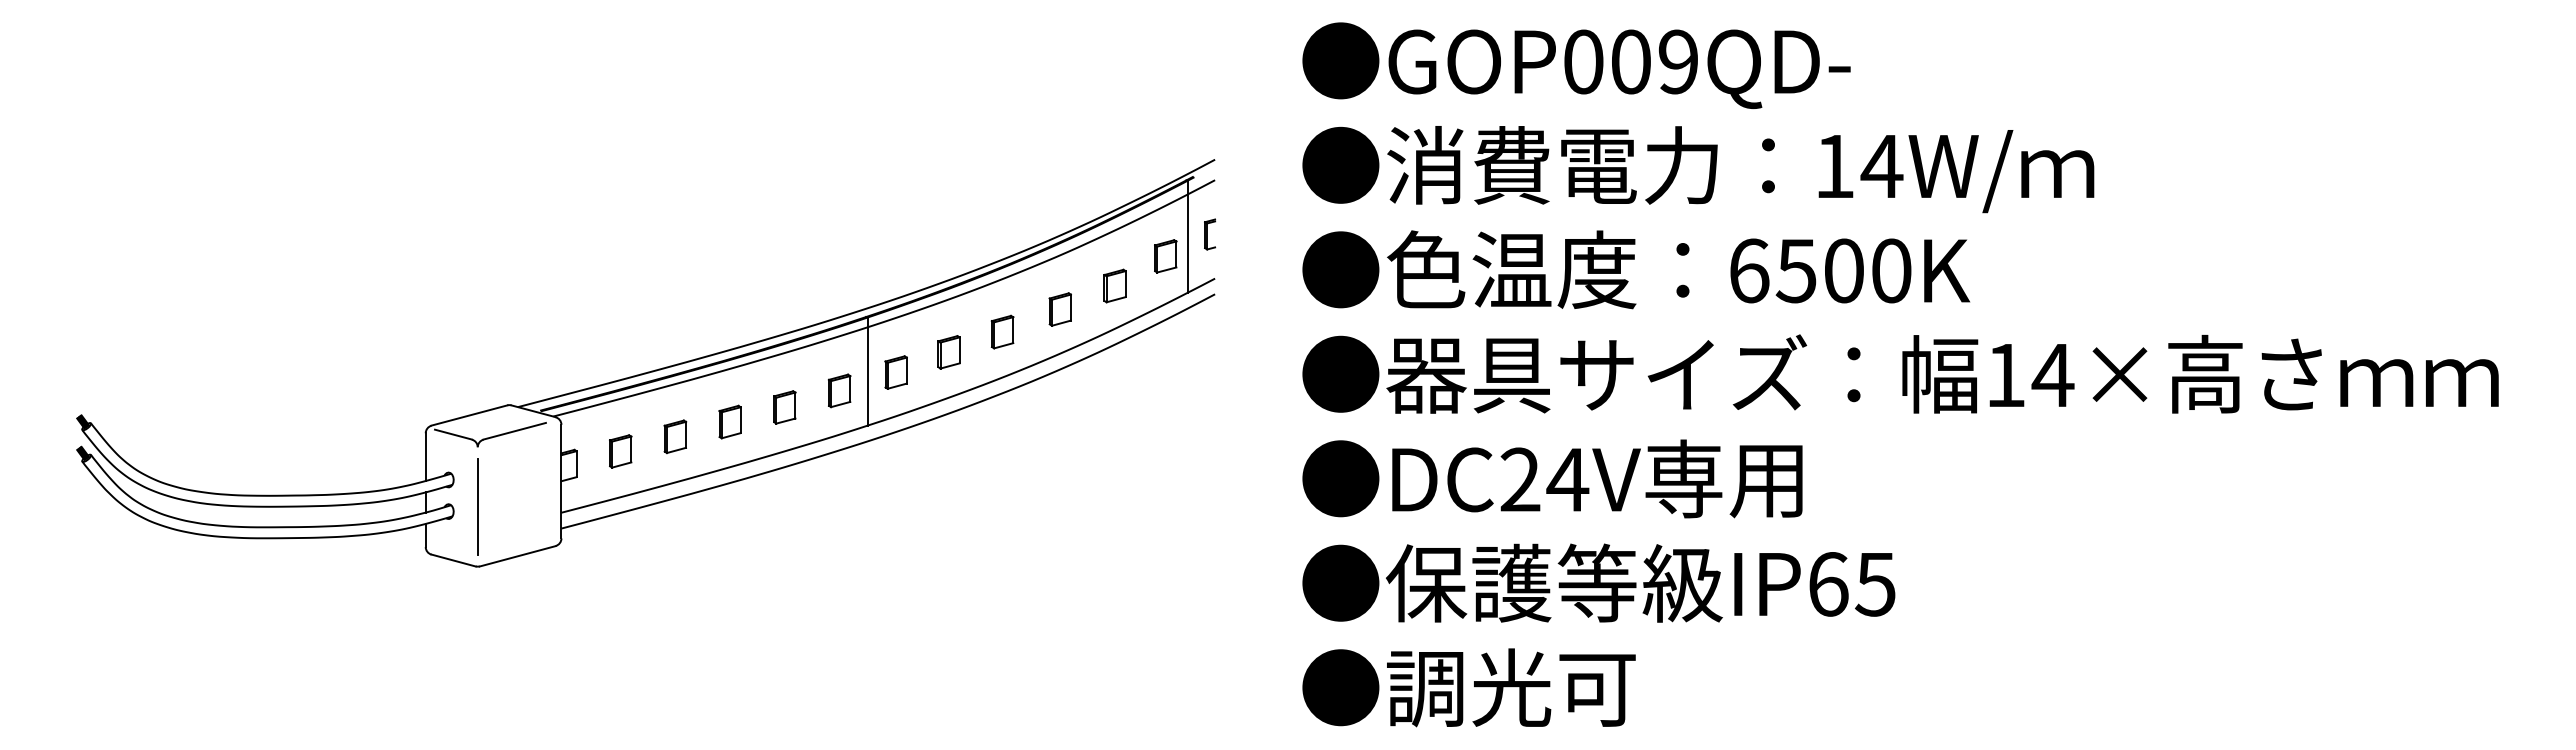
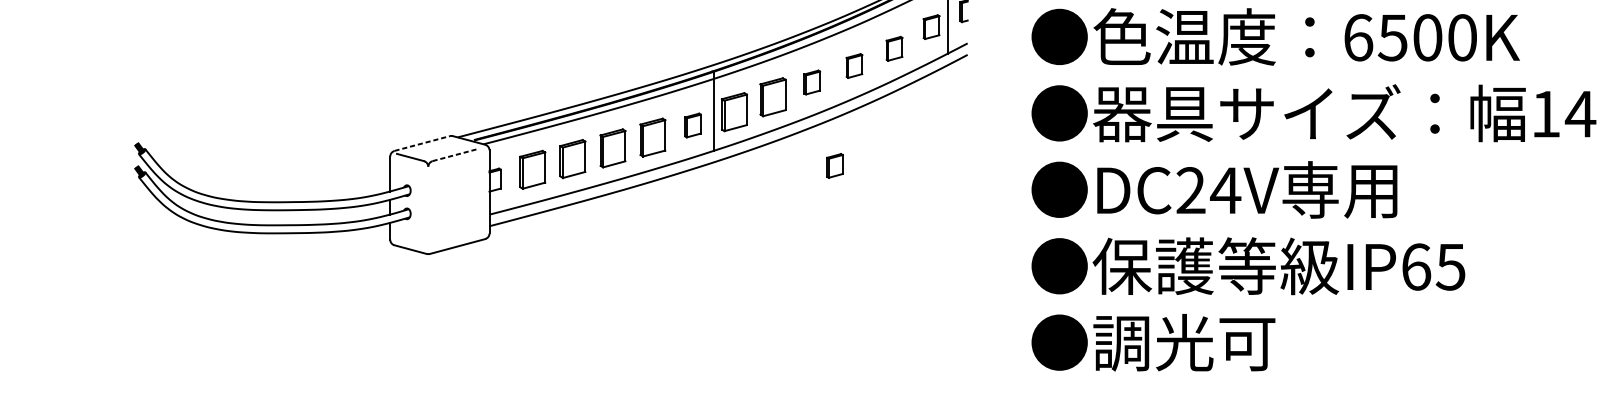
part: (948, 352) -> (772, 97), size x1.6
part: (895, 372) -> (733, 112), size x1.6
part: (784, 407) -> (652, 137), size x1.6
line: (469, 415) -> (422, 143), solid -> dashed
part: (729, 421) -> (612, 147), size x1.6
line: (515, 431) -> (455, 155), solid -> dashed
part: (675, 436) -> (572, 158), size x1.6
part: (1033, 445) -> (834, 165), added
part: (620, 451) -> (532, 169), size x1.6
line: (477, 507) -> (428, 210), removed

